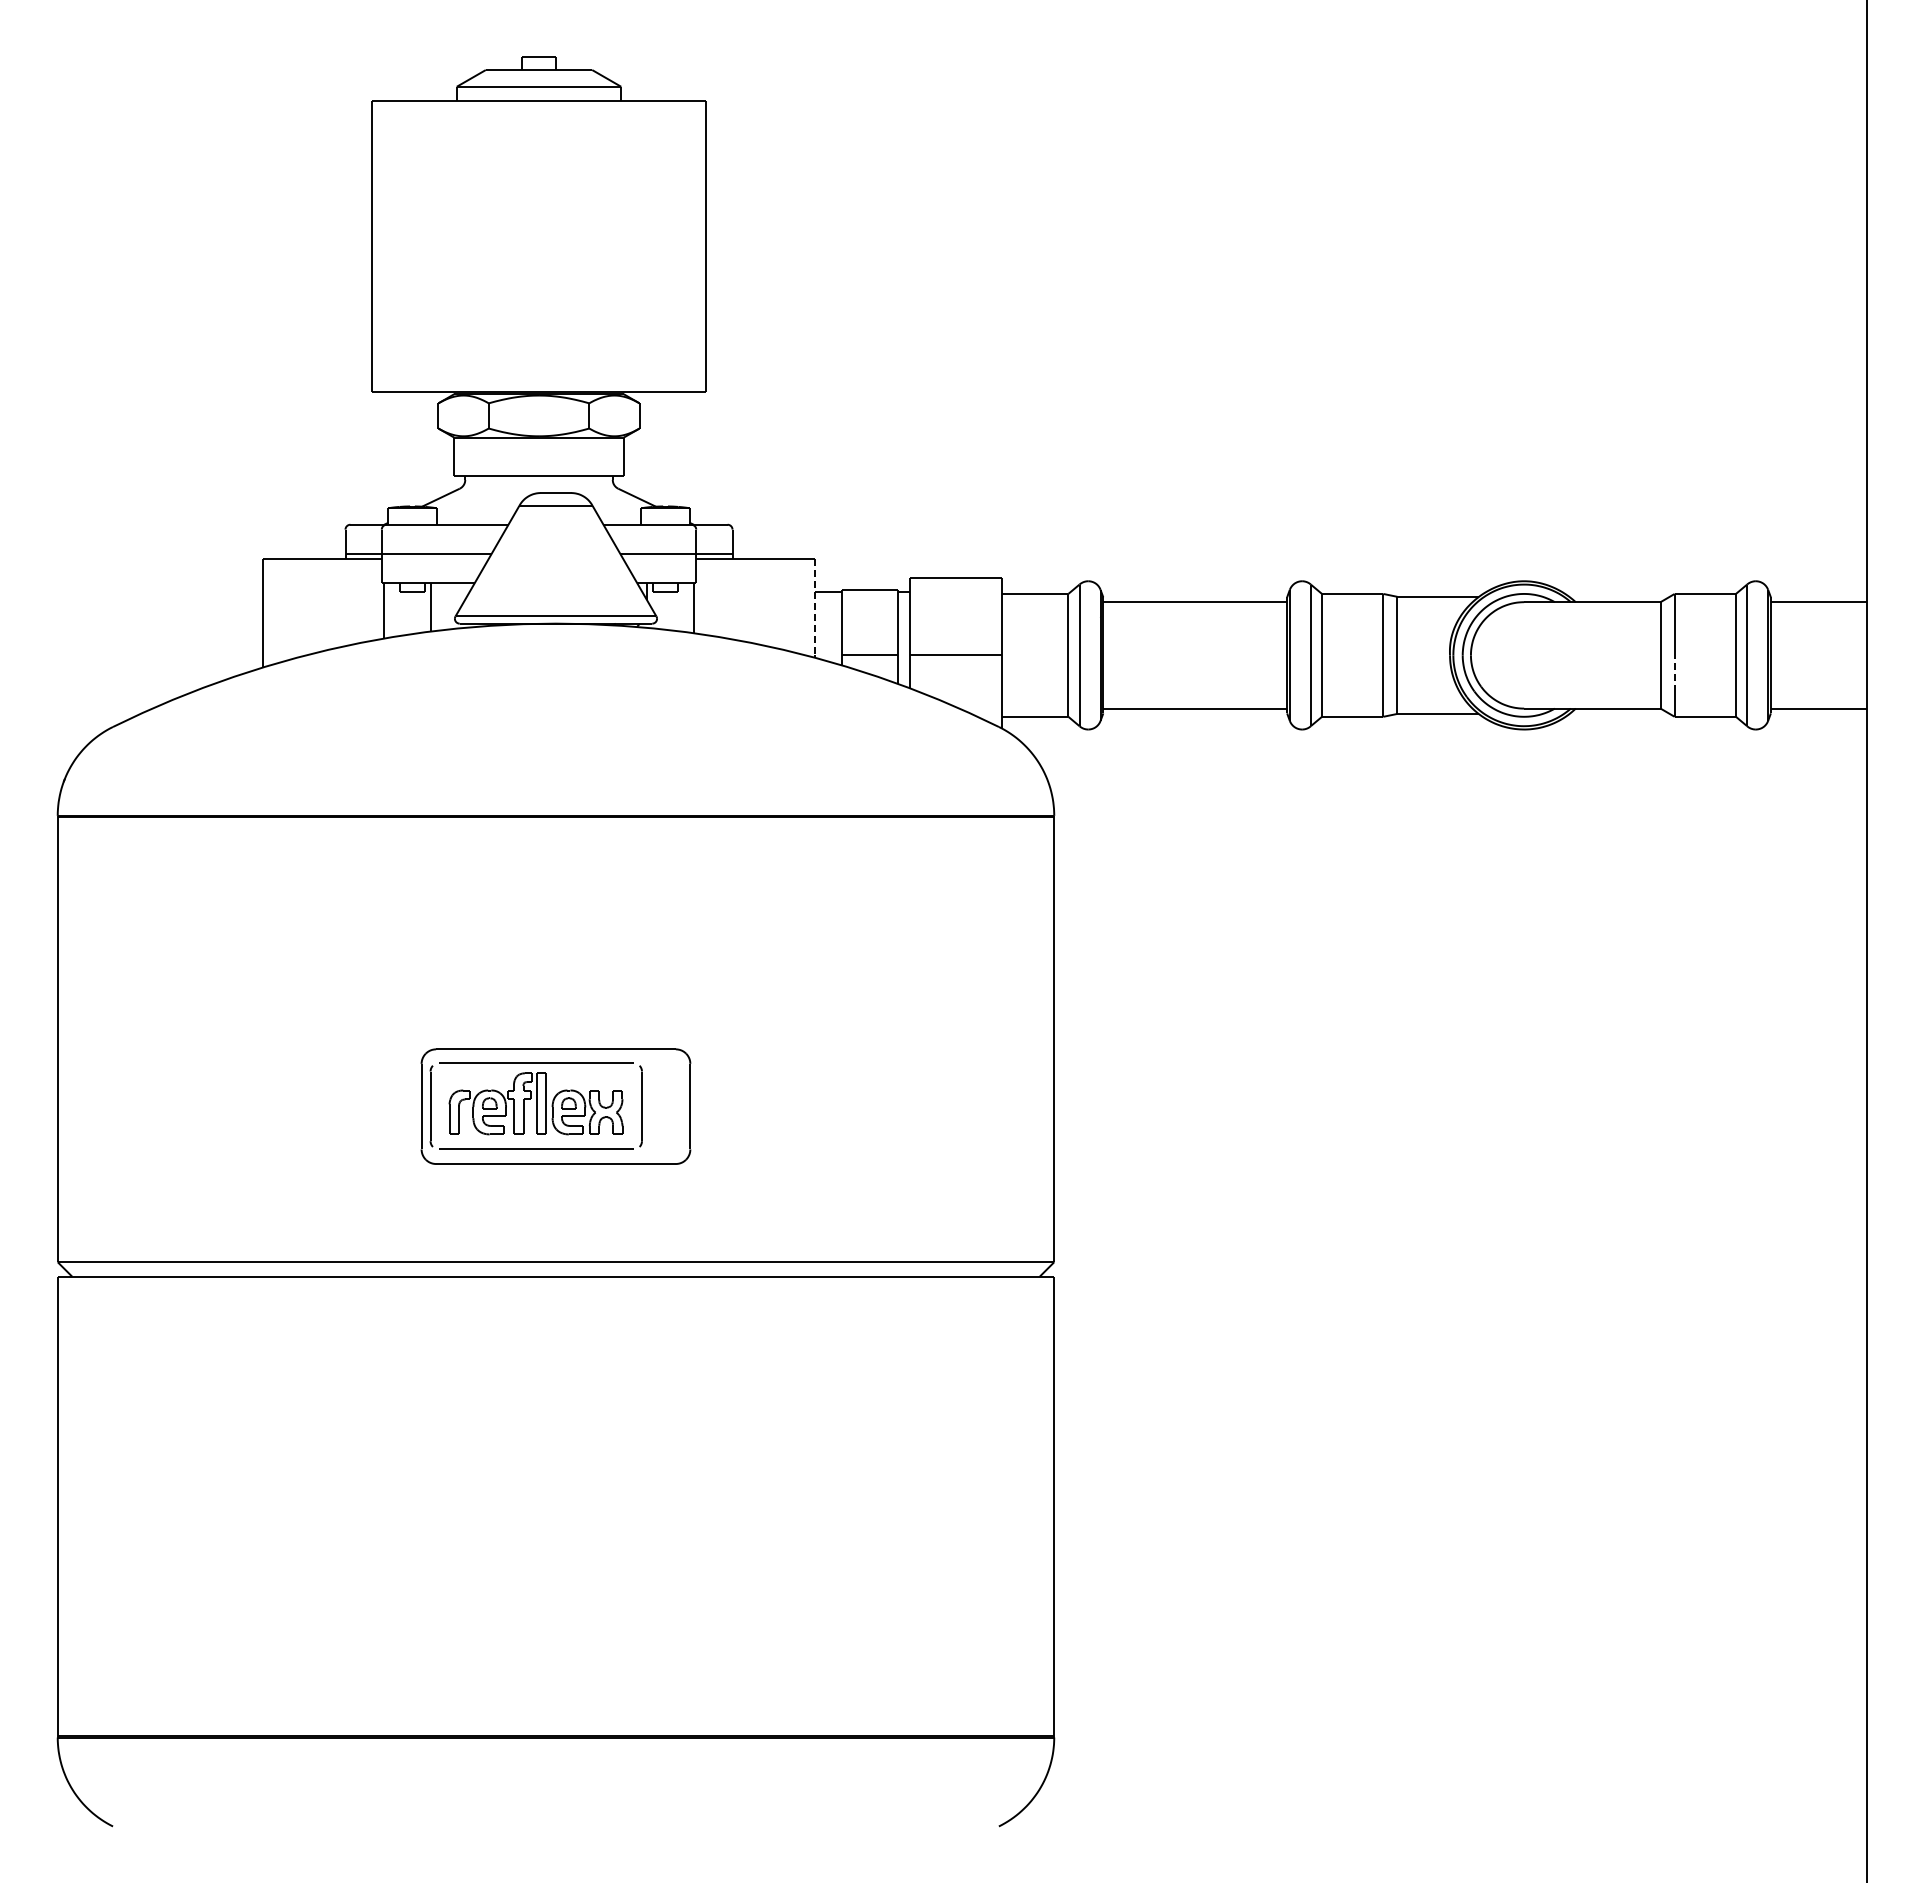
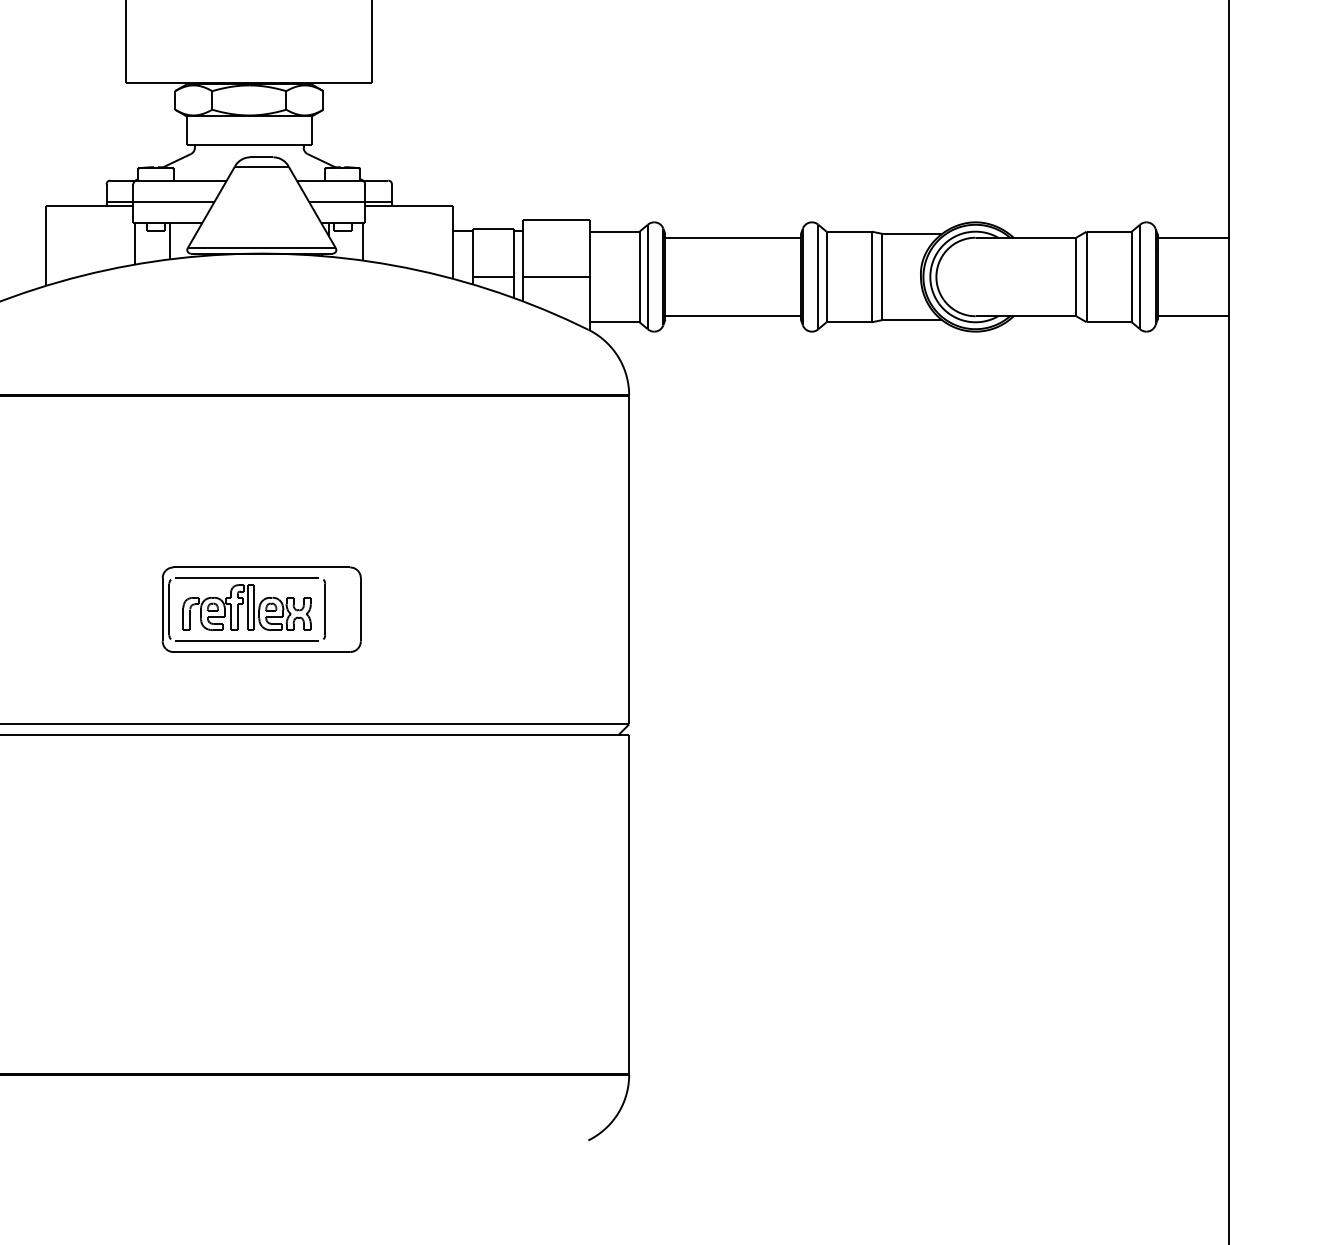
line: (814, 607) -> (452, 241), dashed -> solid
line: (1674, 672) -> (1086, 289), dashed -> solid

